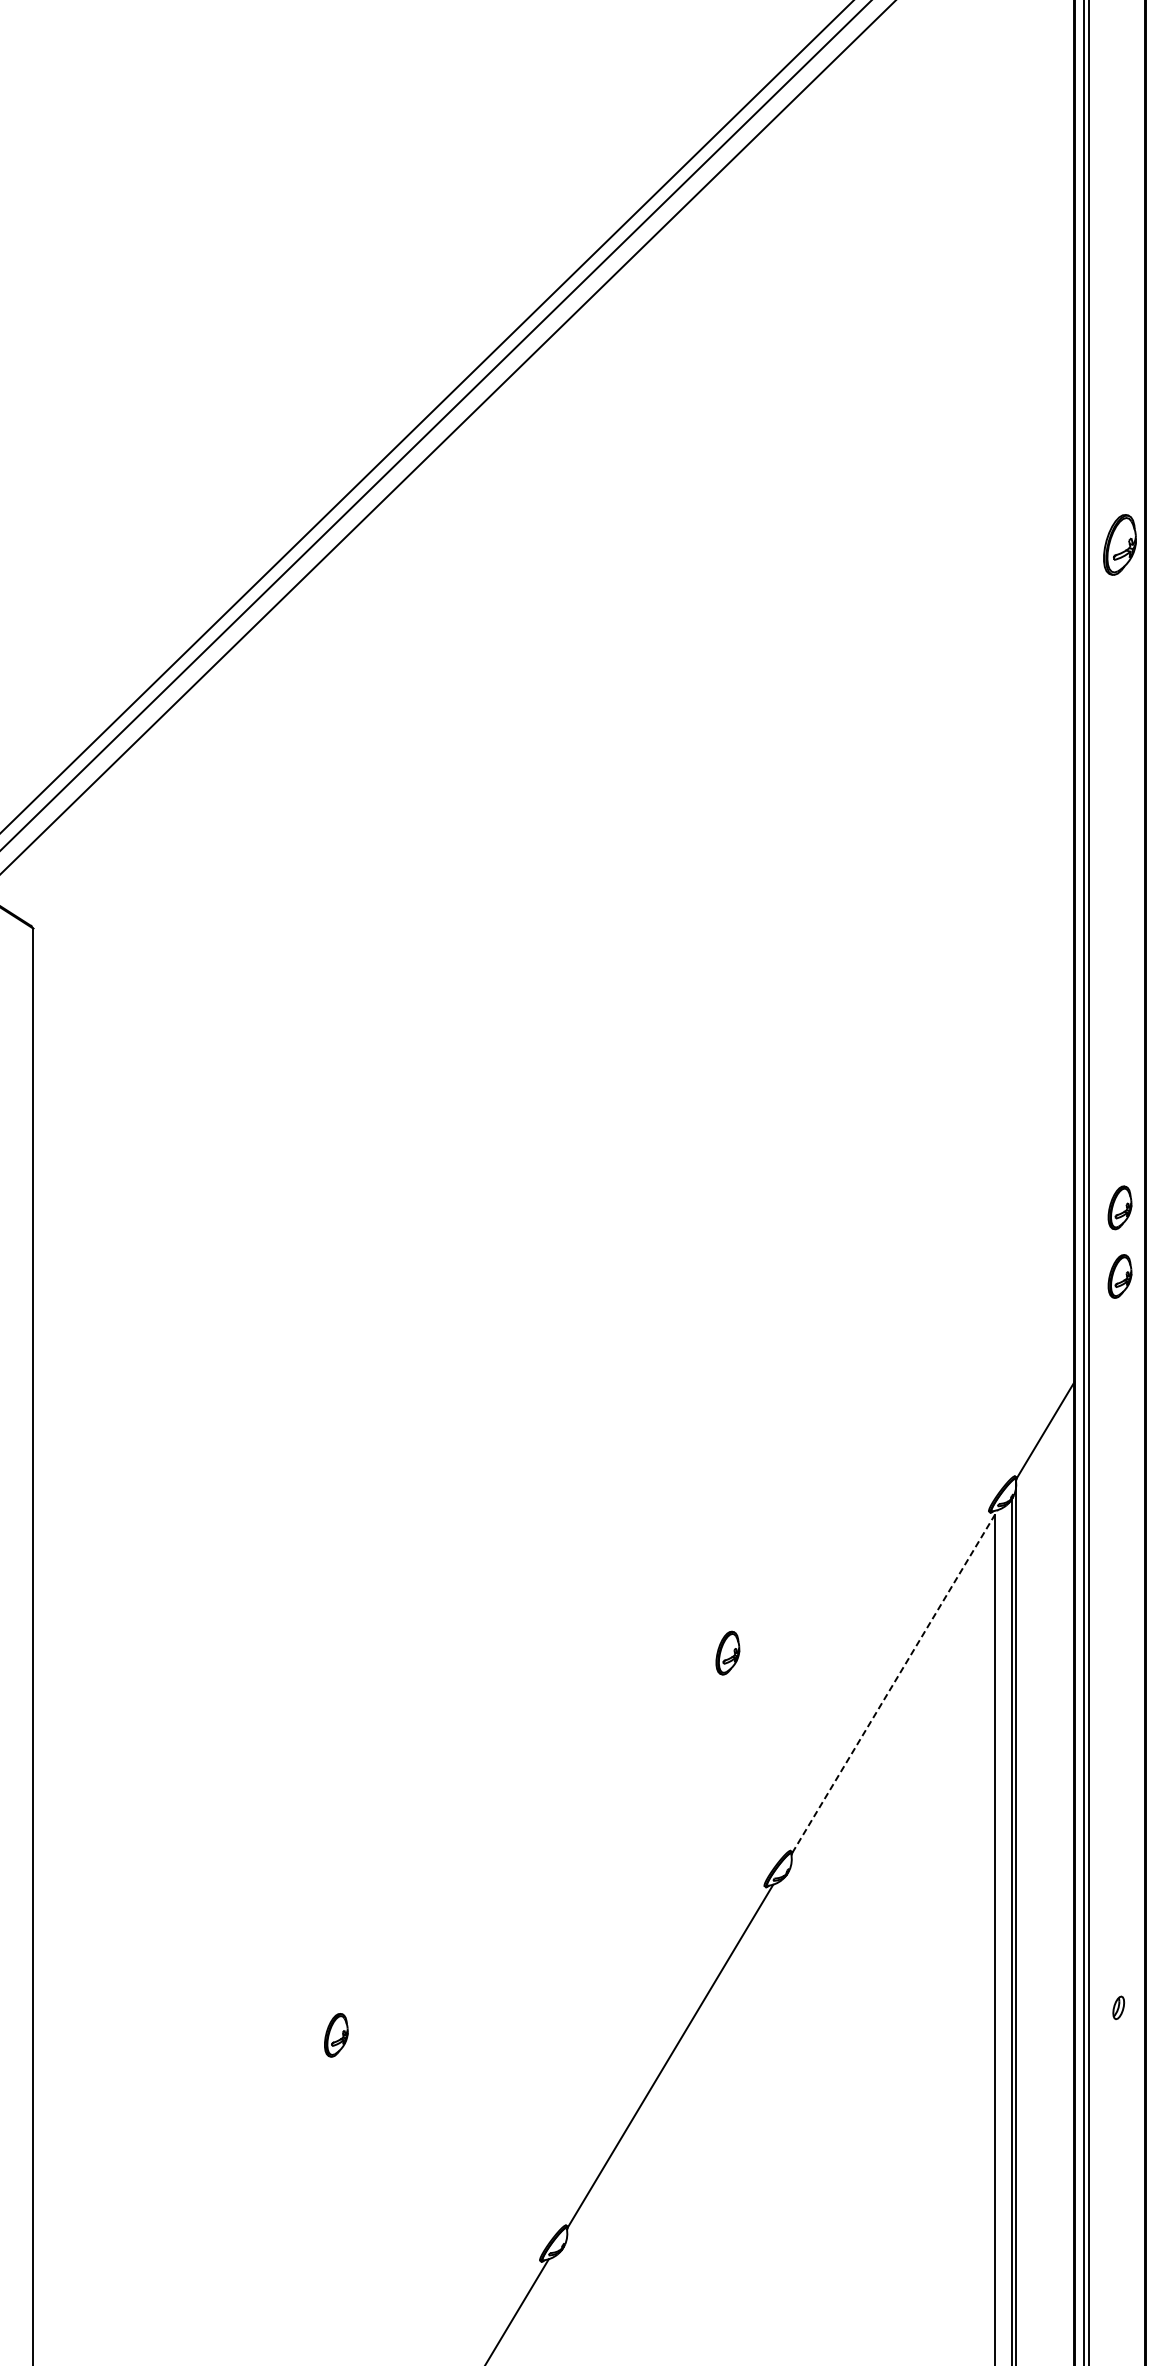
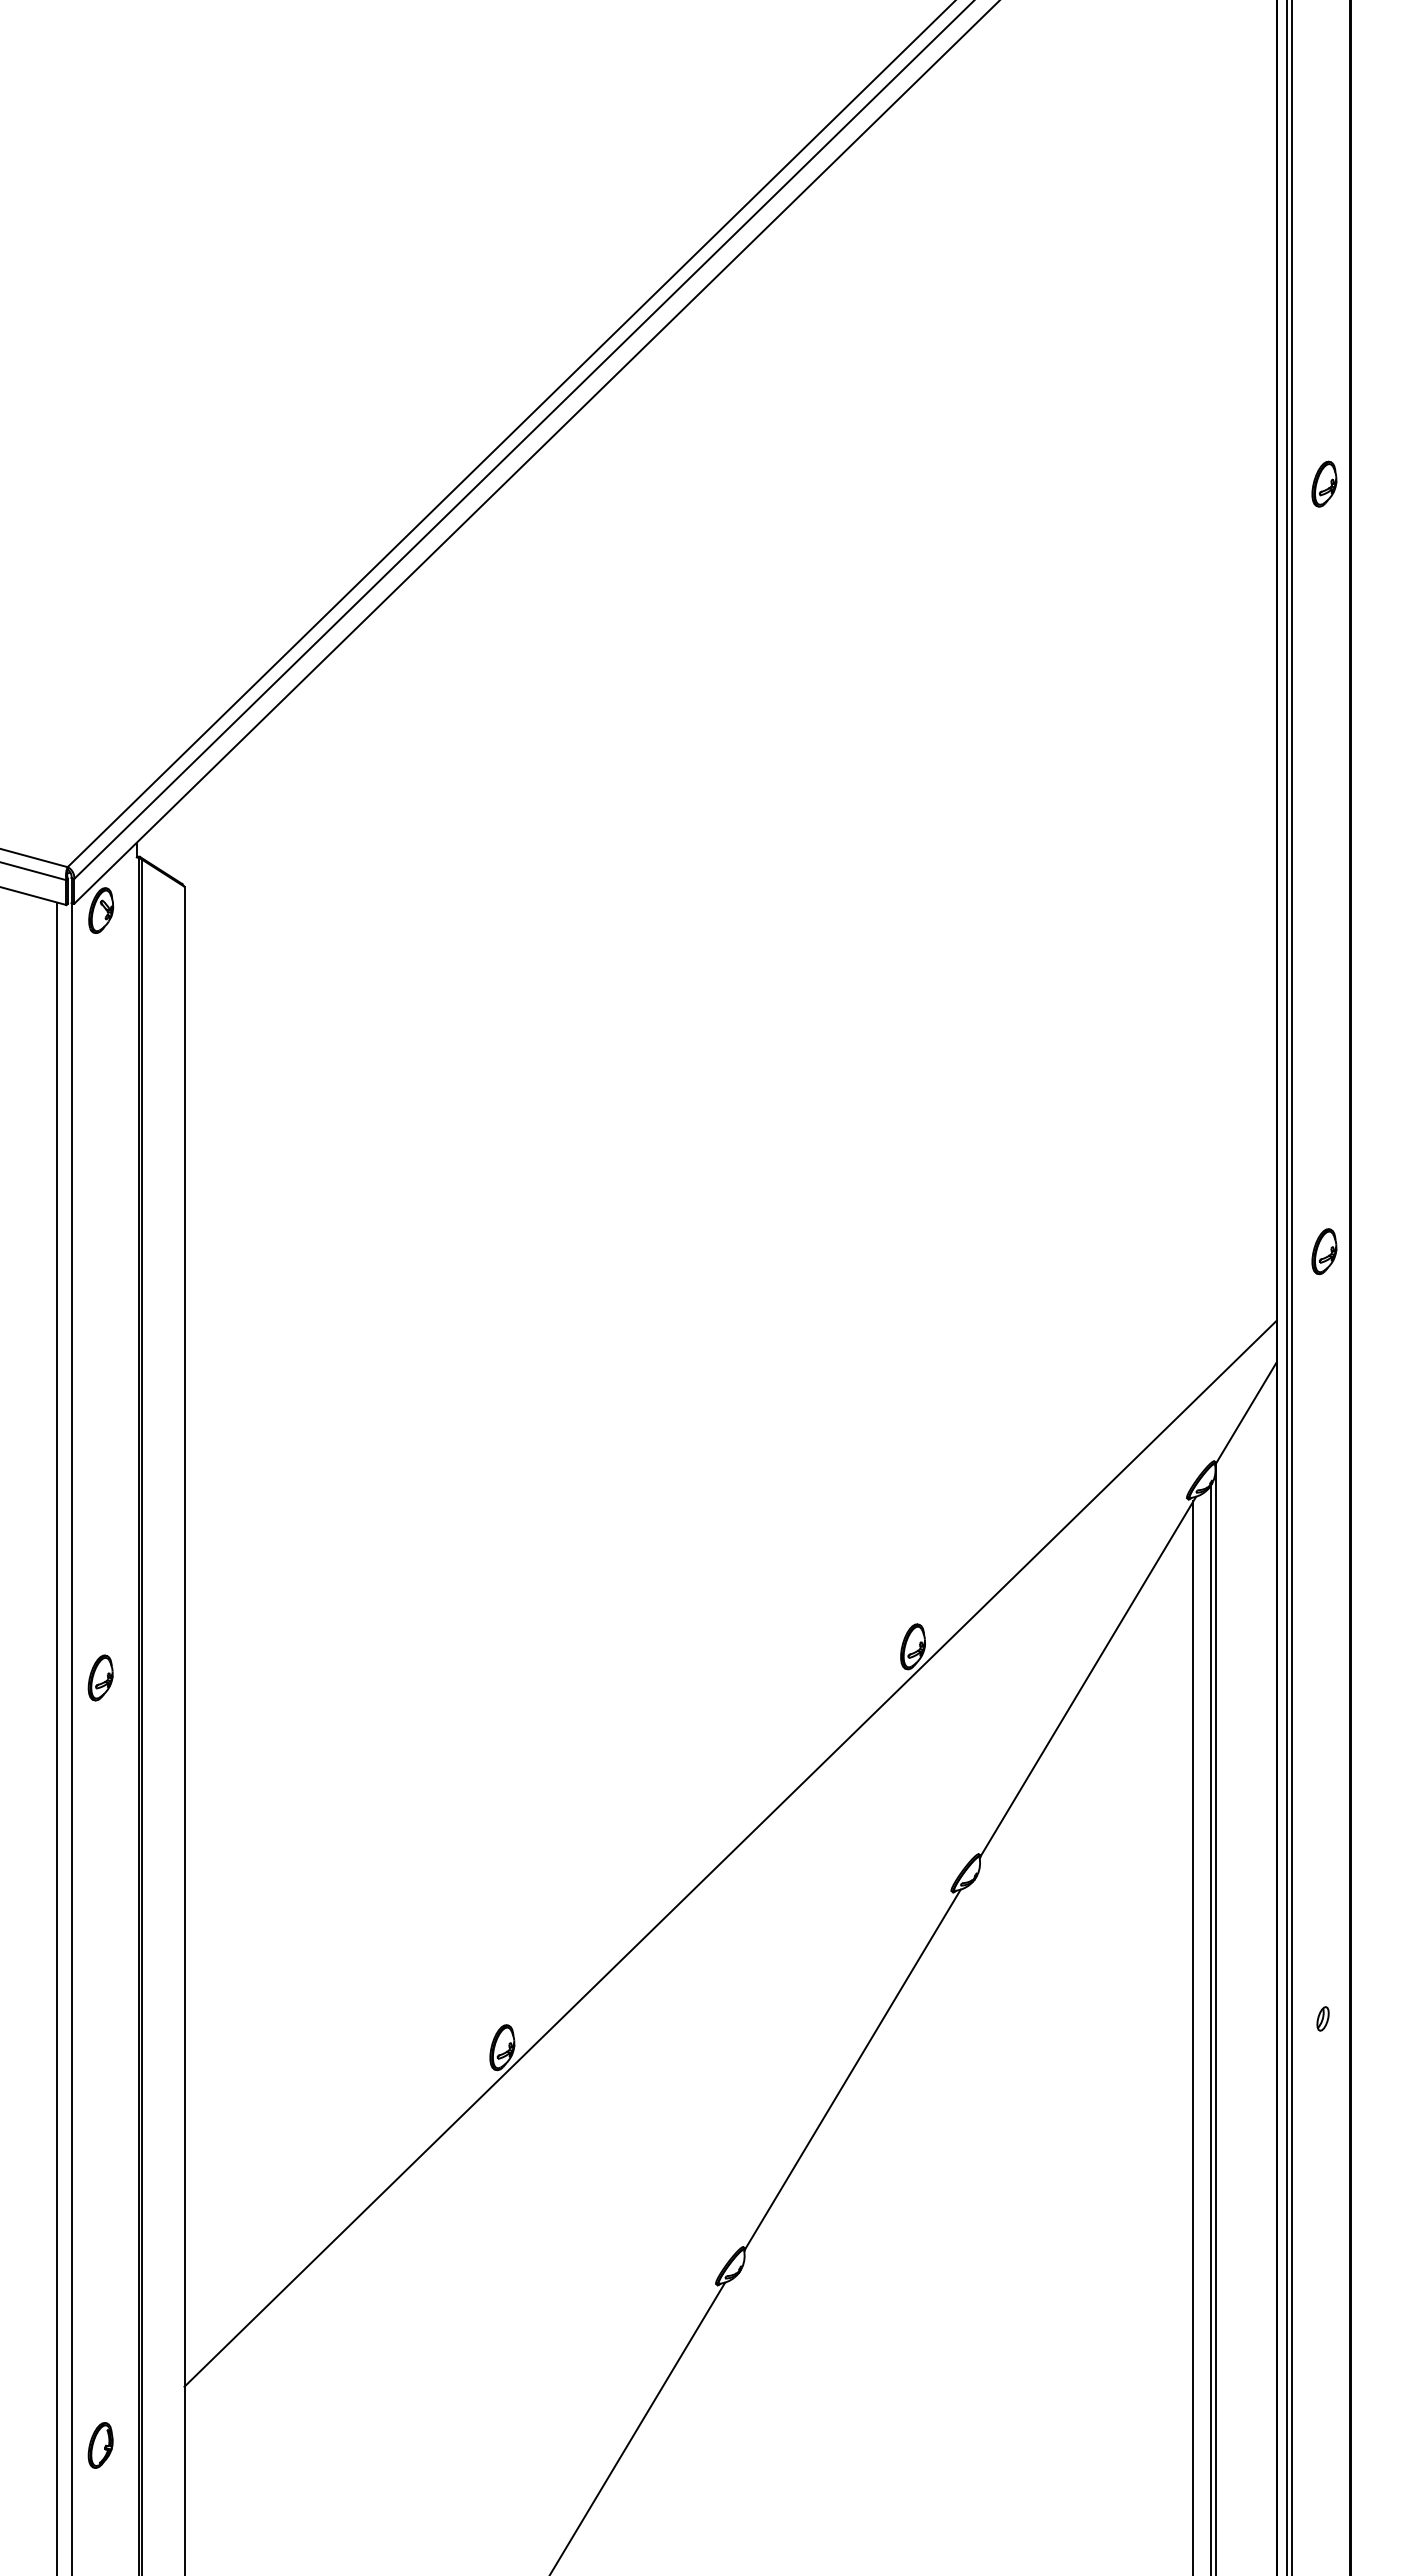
part: (1120, 544) -> (1324, 483), size x0.71
part: (1120, 1207) -> (1324, 1179), removed
line: (895, 1681) -> (1088, 1676), dashed -> solid
line: (553, 1850) -> (730, 1853), added

